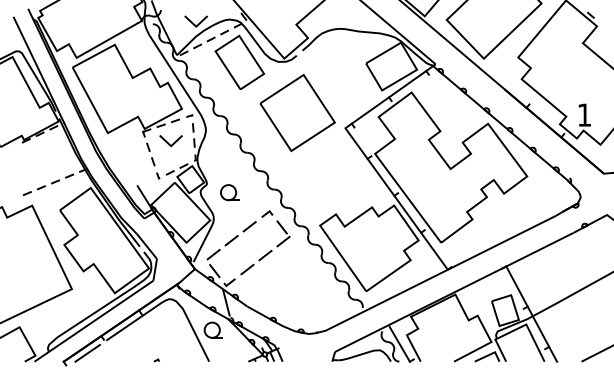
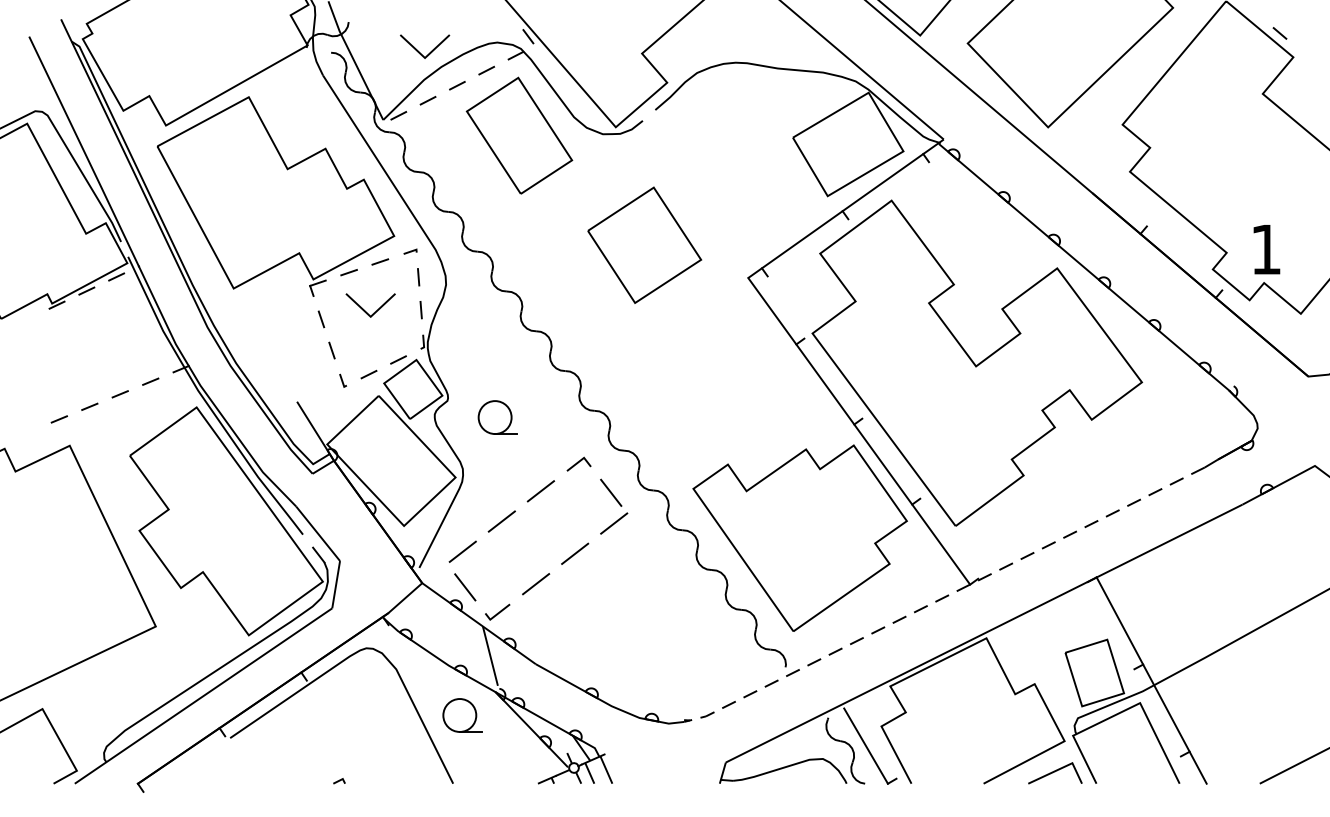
part: (297, 113) -> (644, 246), size x0.7
line: (435, 275) -> (943, 596), solid -> dashed
line: (87, 352) -> (189, 763), removed

